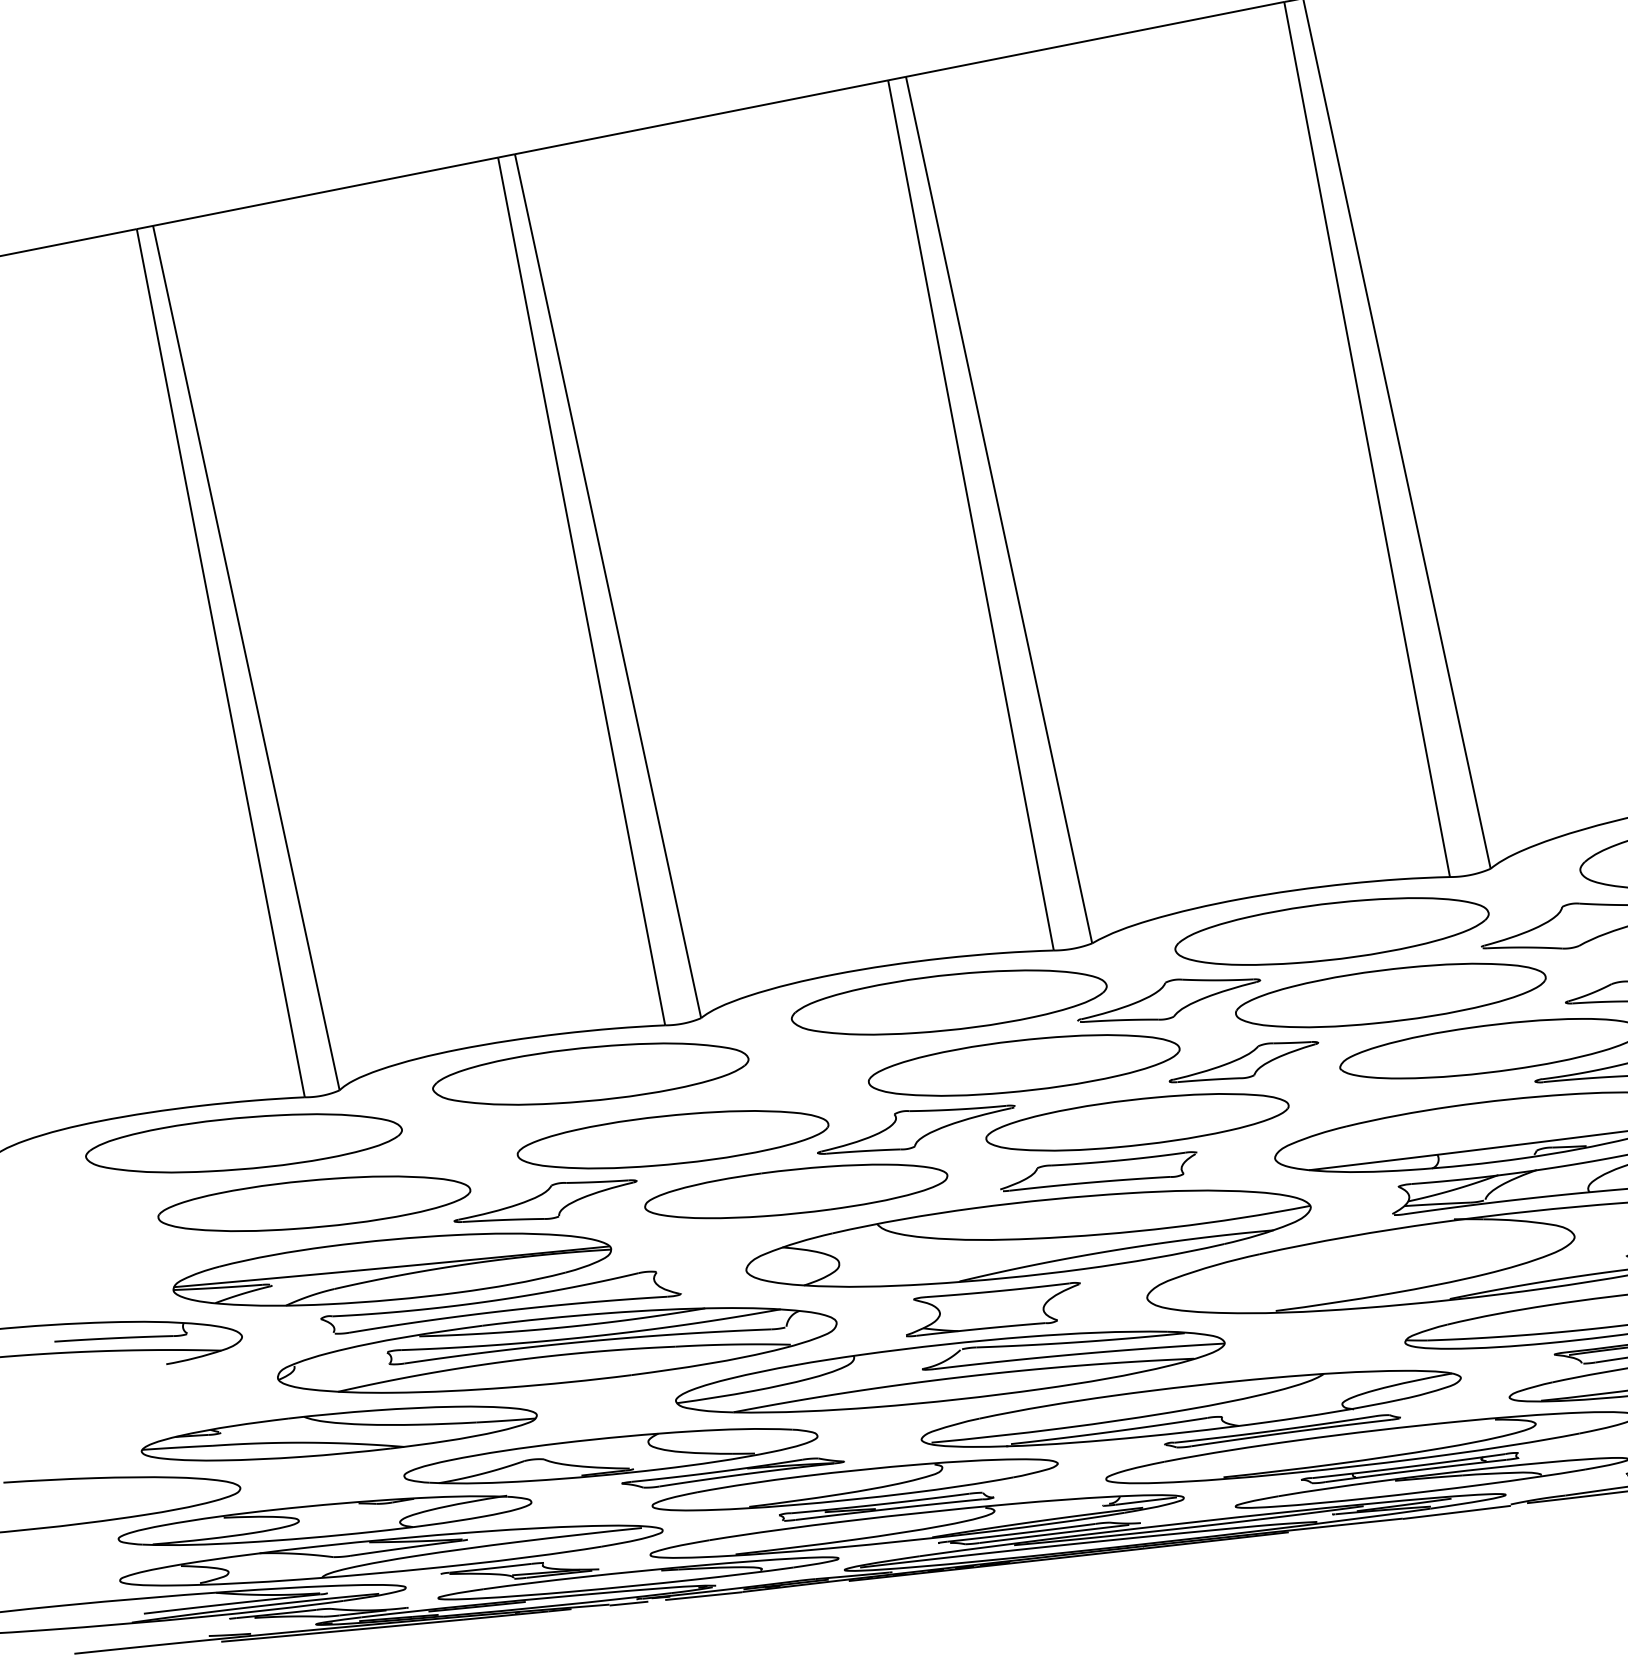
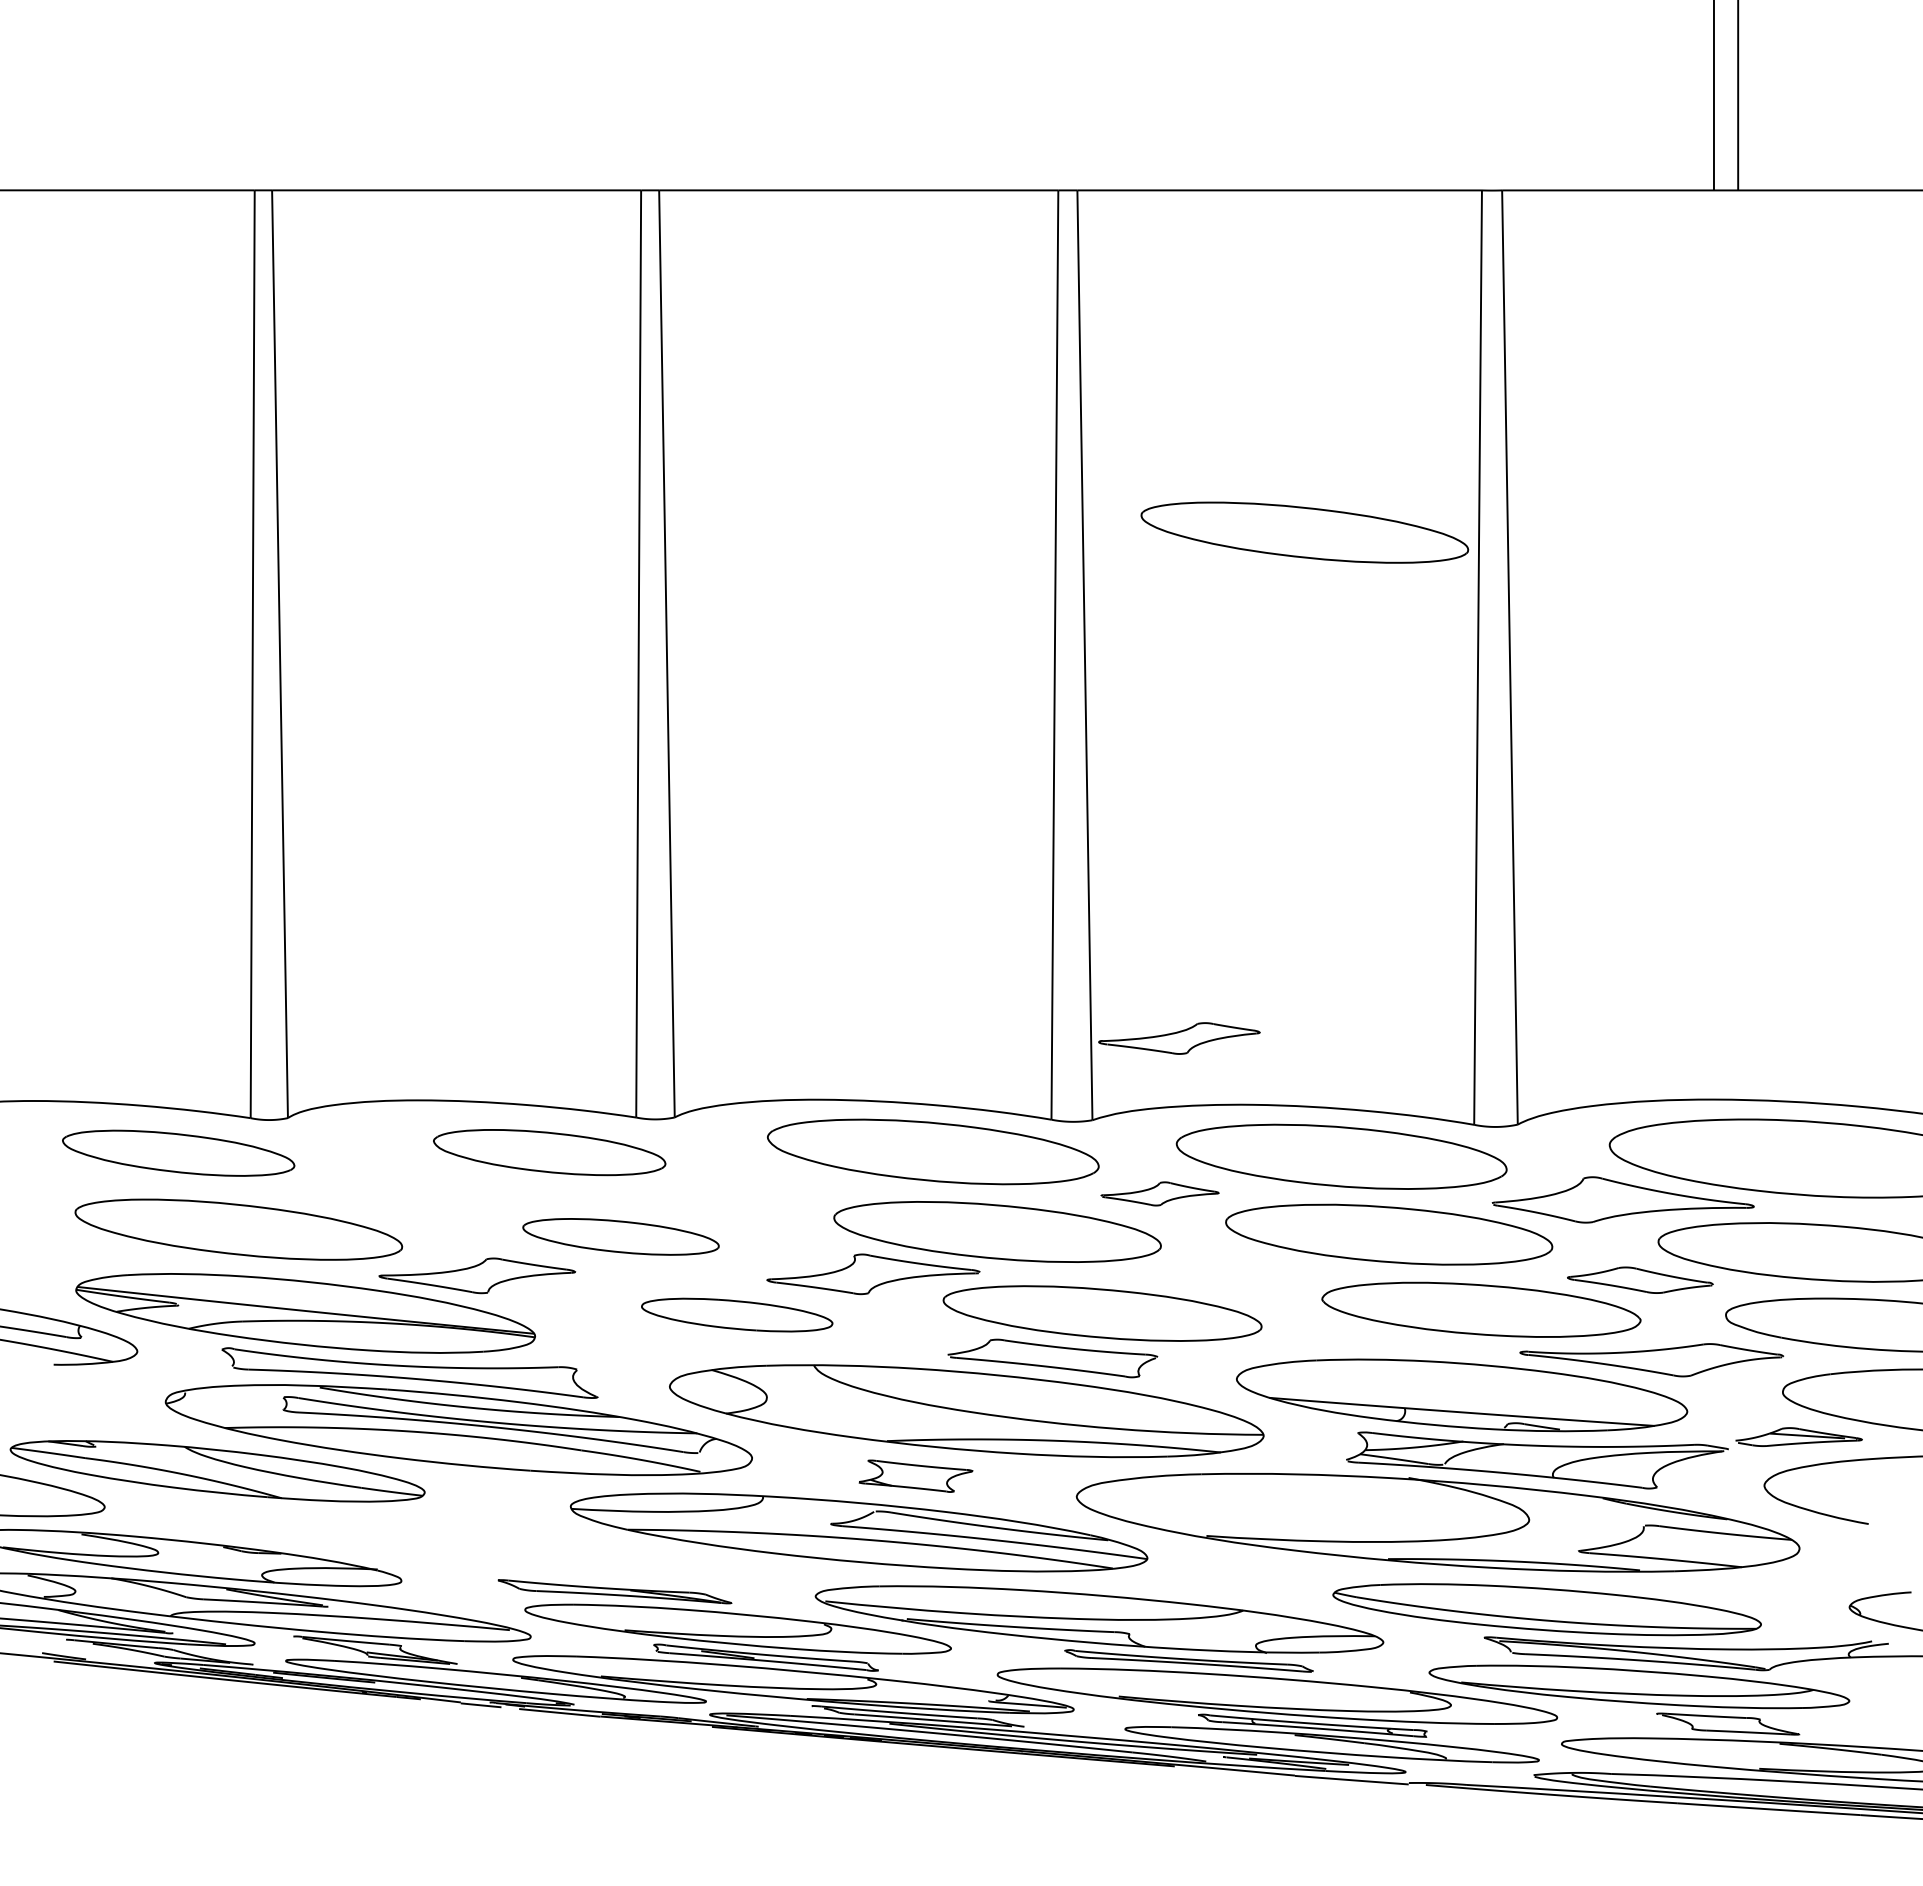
part: (1181, 354) -> (1304, 532), added
part: (1168, 999) -> (1159, 1193), size x0.6
part: (1244, 1063) -> (1179, 1038), moved
part: (590, 1074) -> (549, 1152), size x0.7
part: (672, 1139) -> (620, 1236), size x0.6
part: (243, 1143) -> (178, 1153), size x0.7
part: (795, 1190) -> (736, 1314), size x0.6
part: (992, 1309) -> (915, 1476), size x0.6
part: (610, 1455) -> (492, 1549), removed

